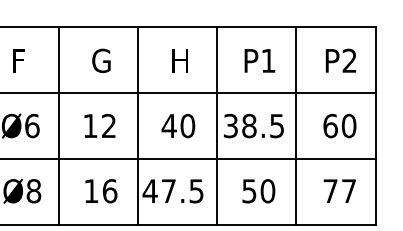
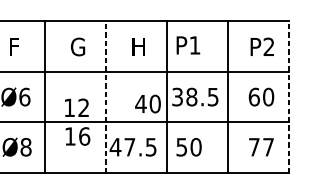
text: (259, 60) -> (188, 45), moved
text: (99, 125) -> (76, 107), moved
line: (137, 125) -> (105, 96), solid -> dashed
line: (375, 125) -> (288, 96), solid -> dashed
text: (178, 126) -> (148, 104), moved
text: (101, 191) -> (78, 136), moved
text: (258, 191) -> (188, 147), moved

